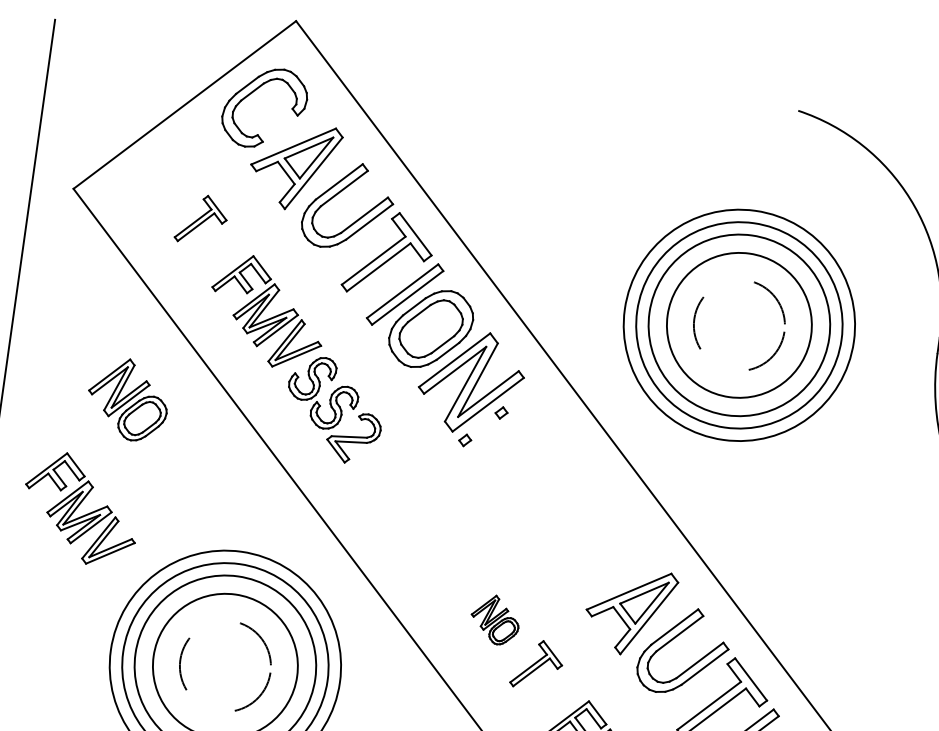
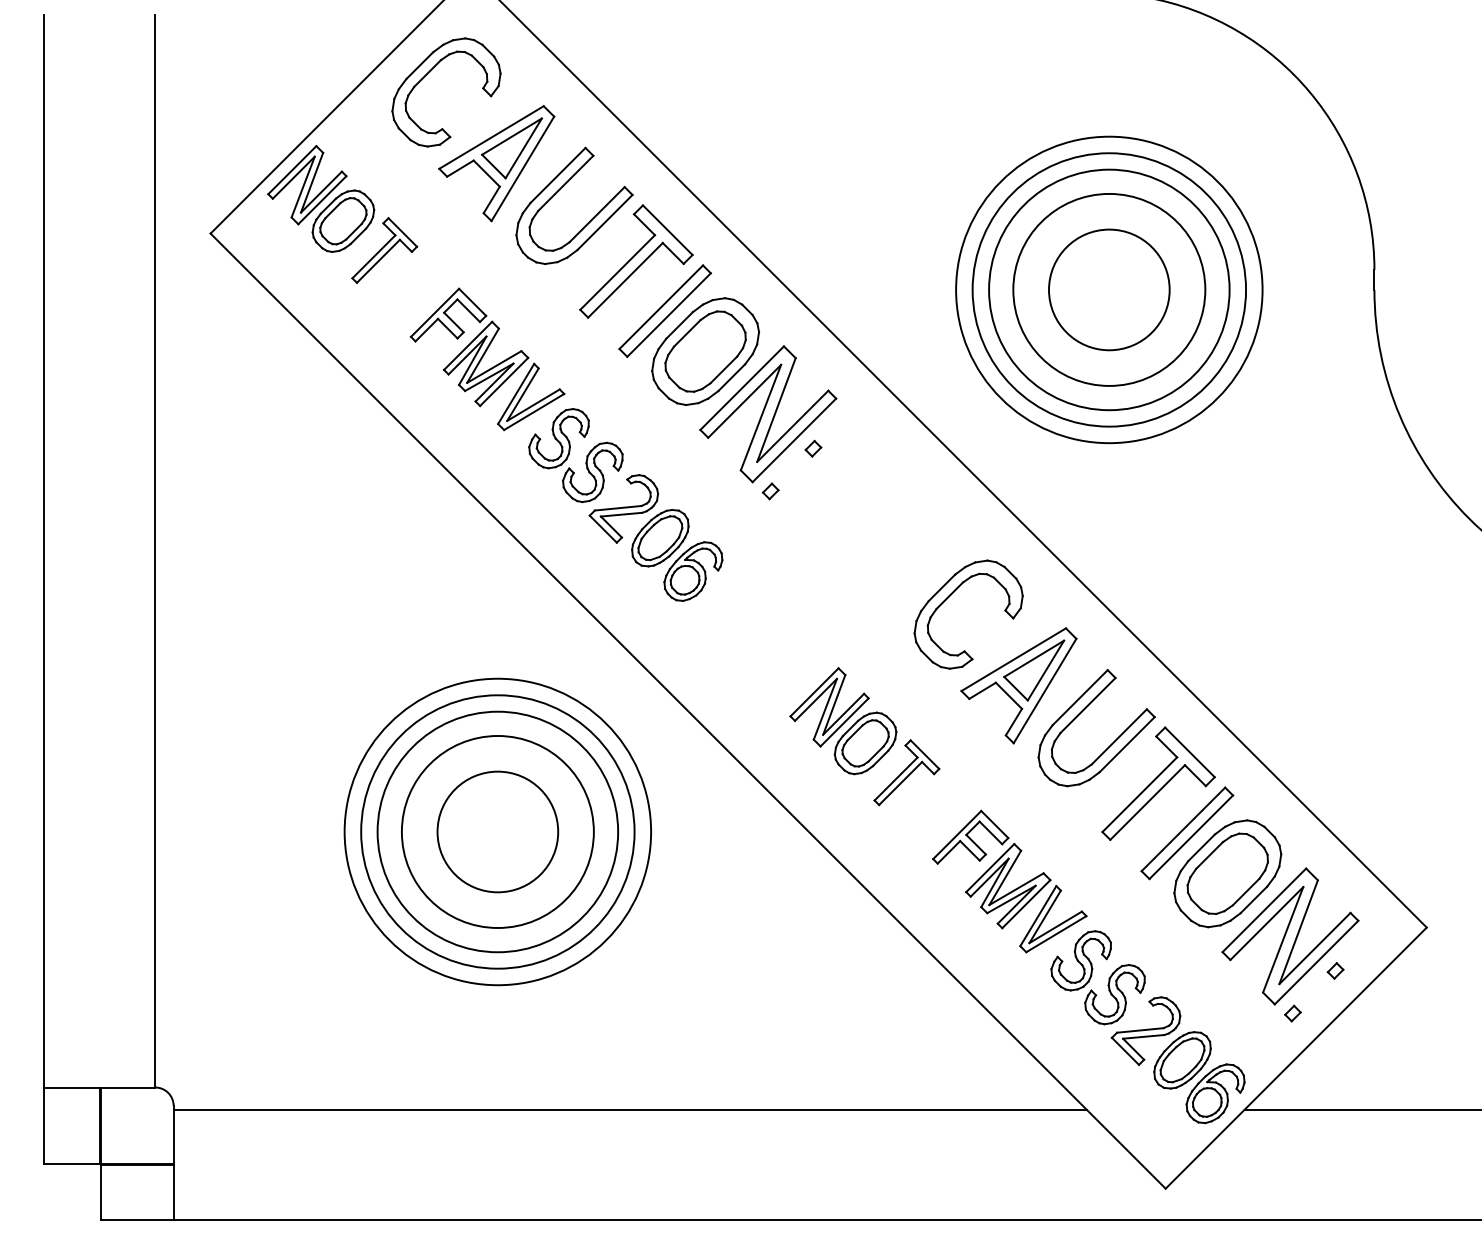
circle: (739, 325) -> (1109, 289), dashed -> solid
part: (128, 399) -> (321, 198), moved
part: (388, 478) -> (677, 555), added
part: (81, 509) -> (279, 652), removed
part: (588, 537) -> (950, 596), added
part: (495, 620) -> (843, 721), size x1.67
circle: (225, 665) -> (497, 831), dashed -> solid

